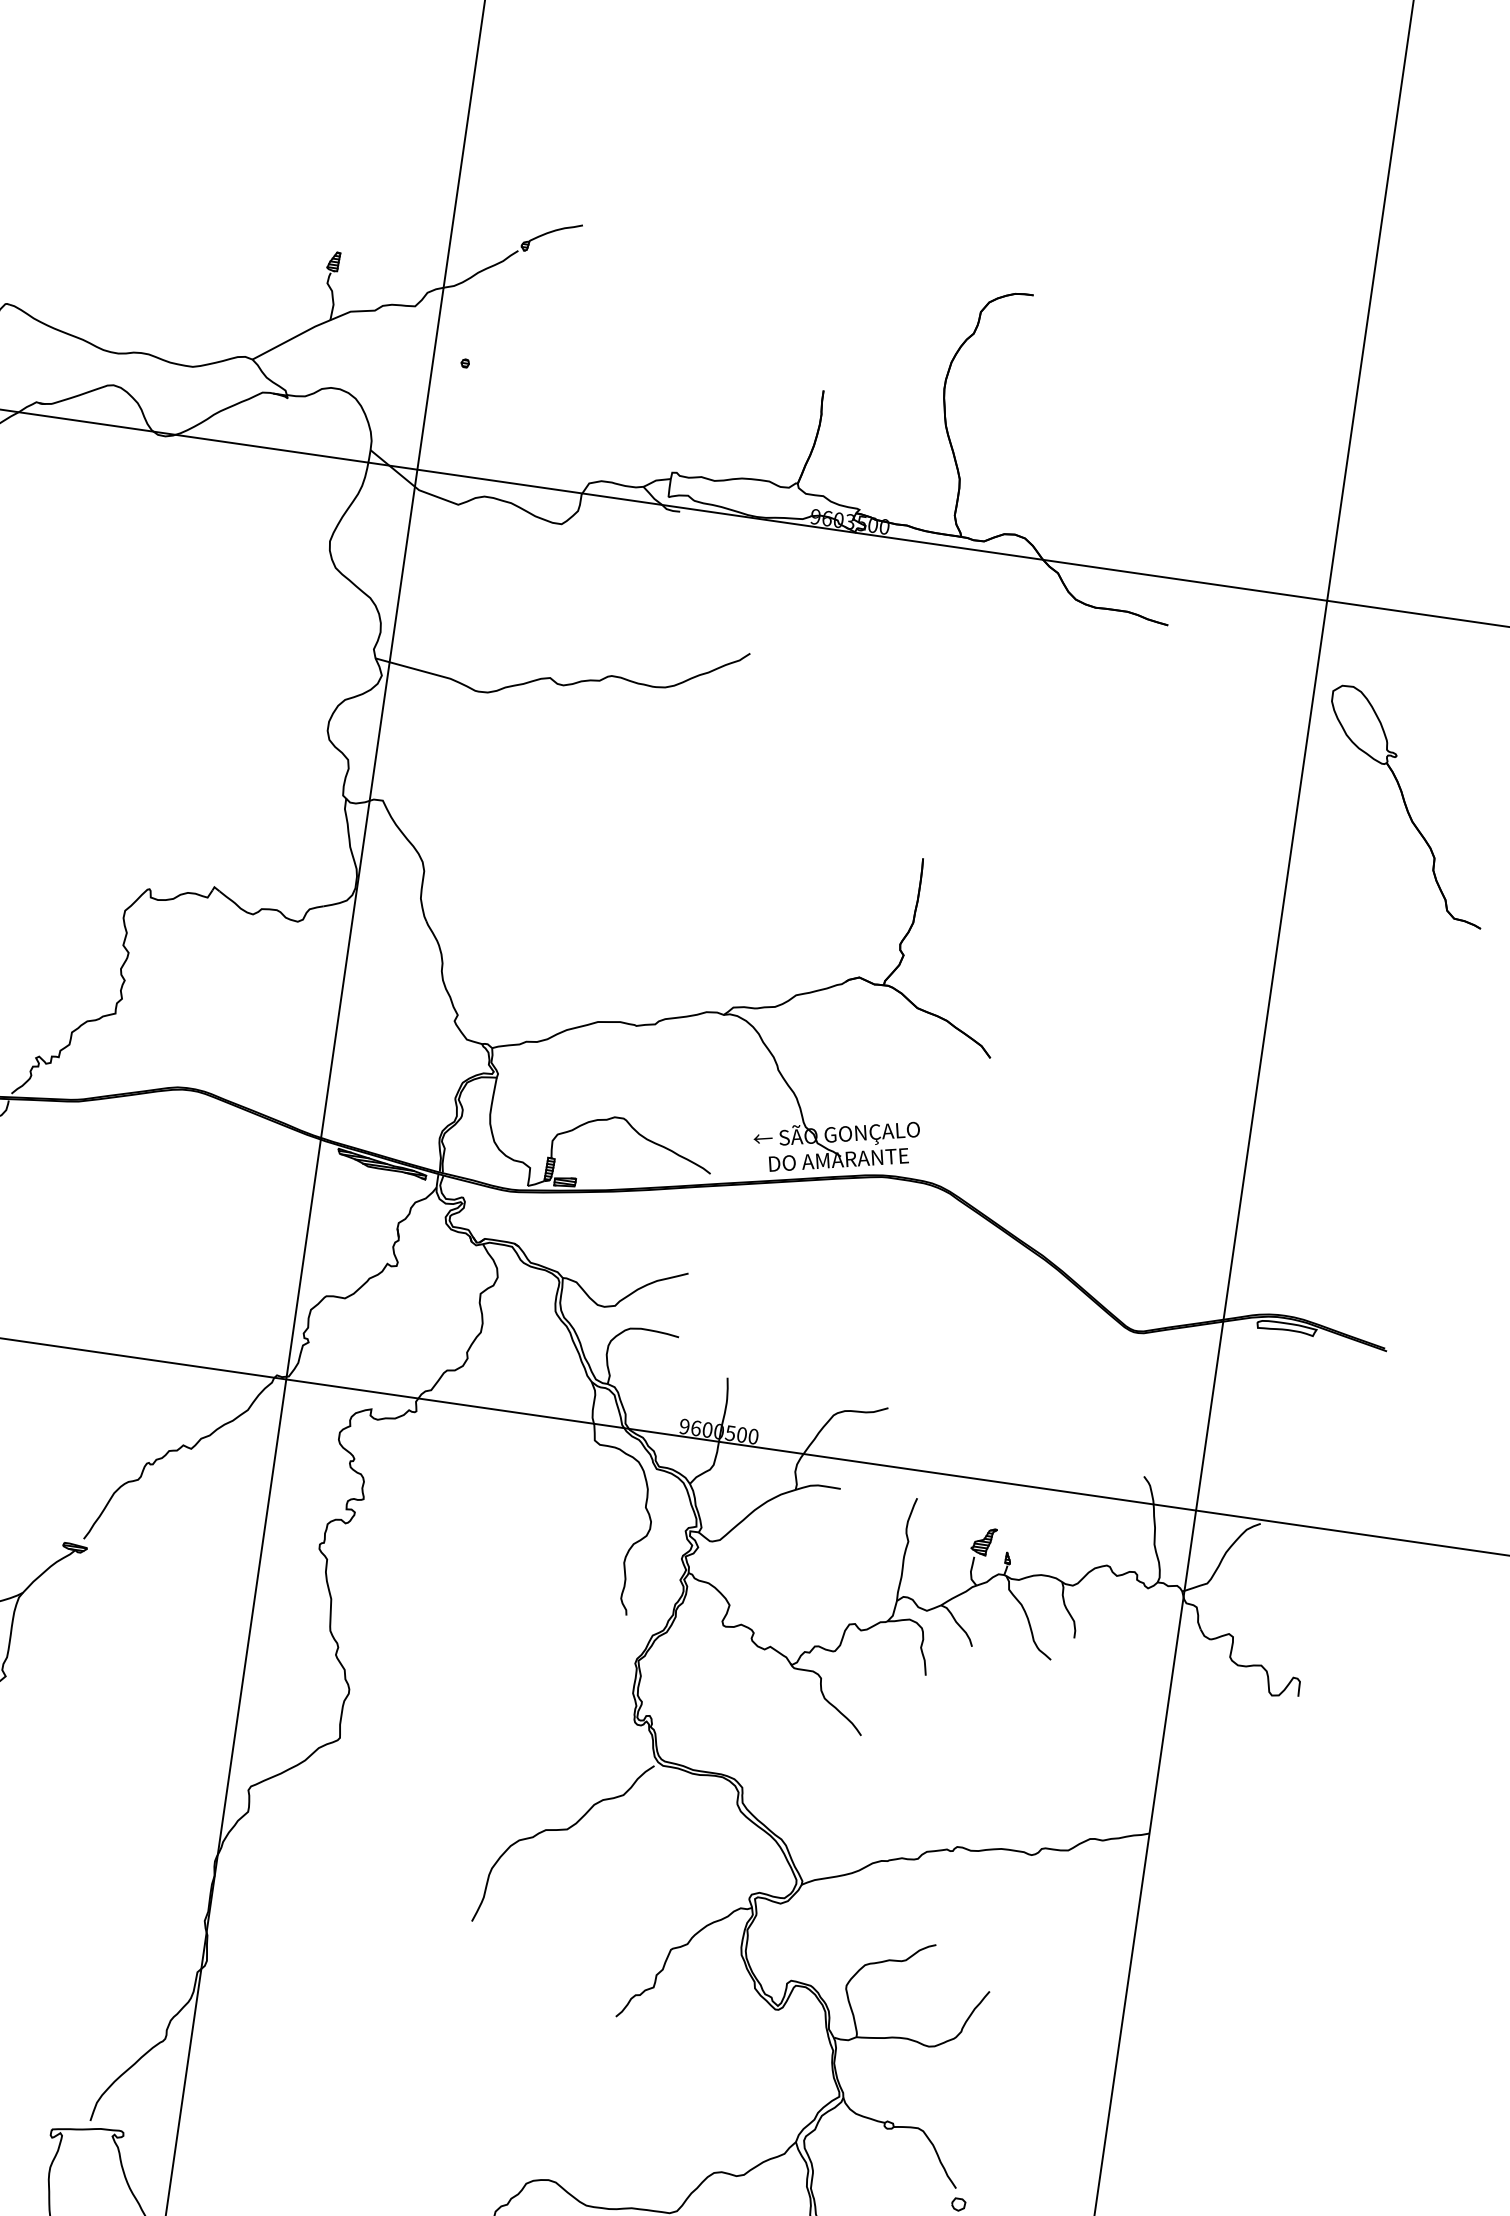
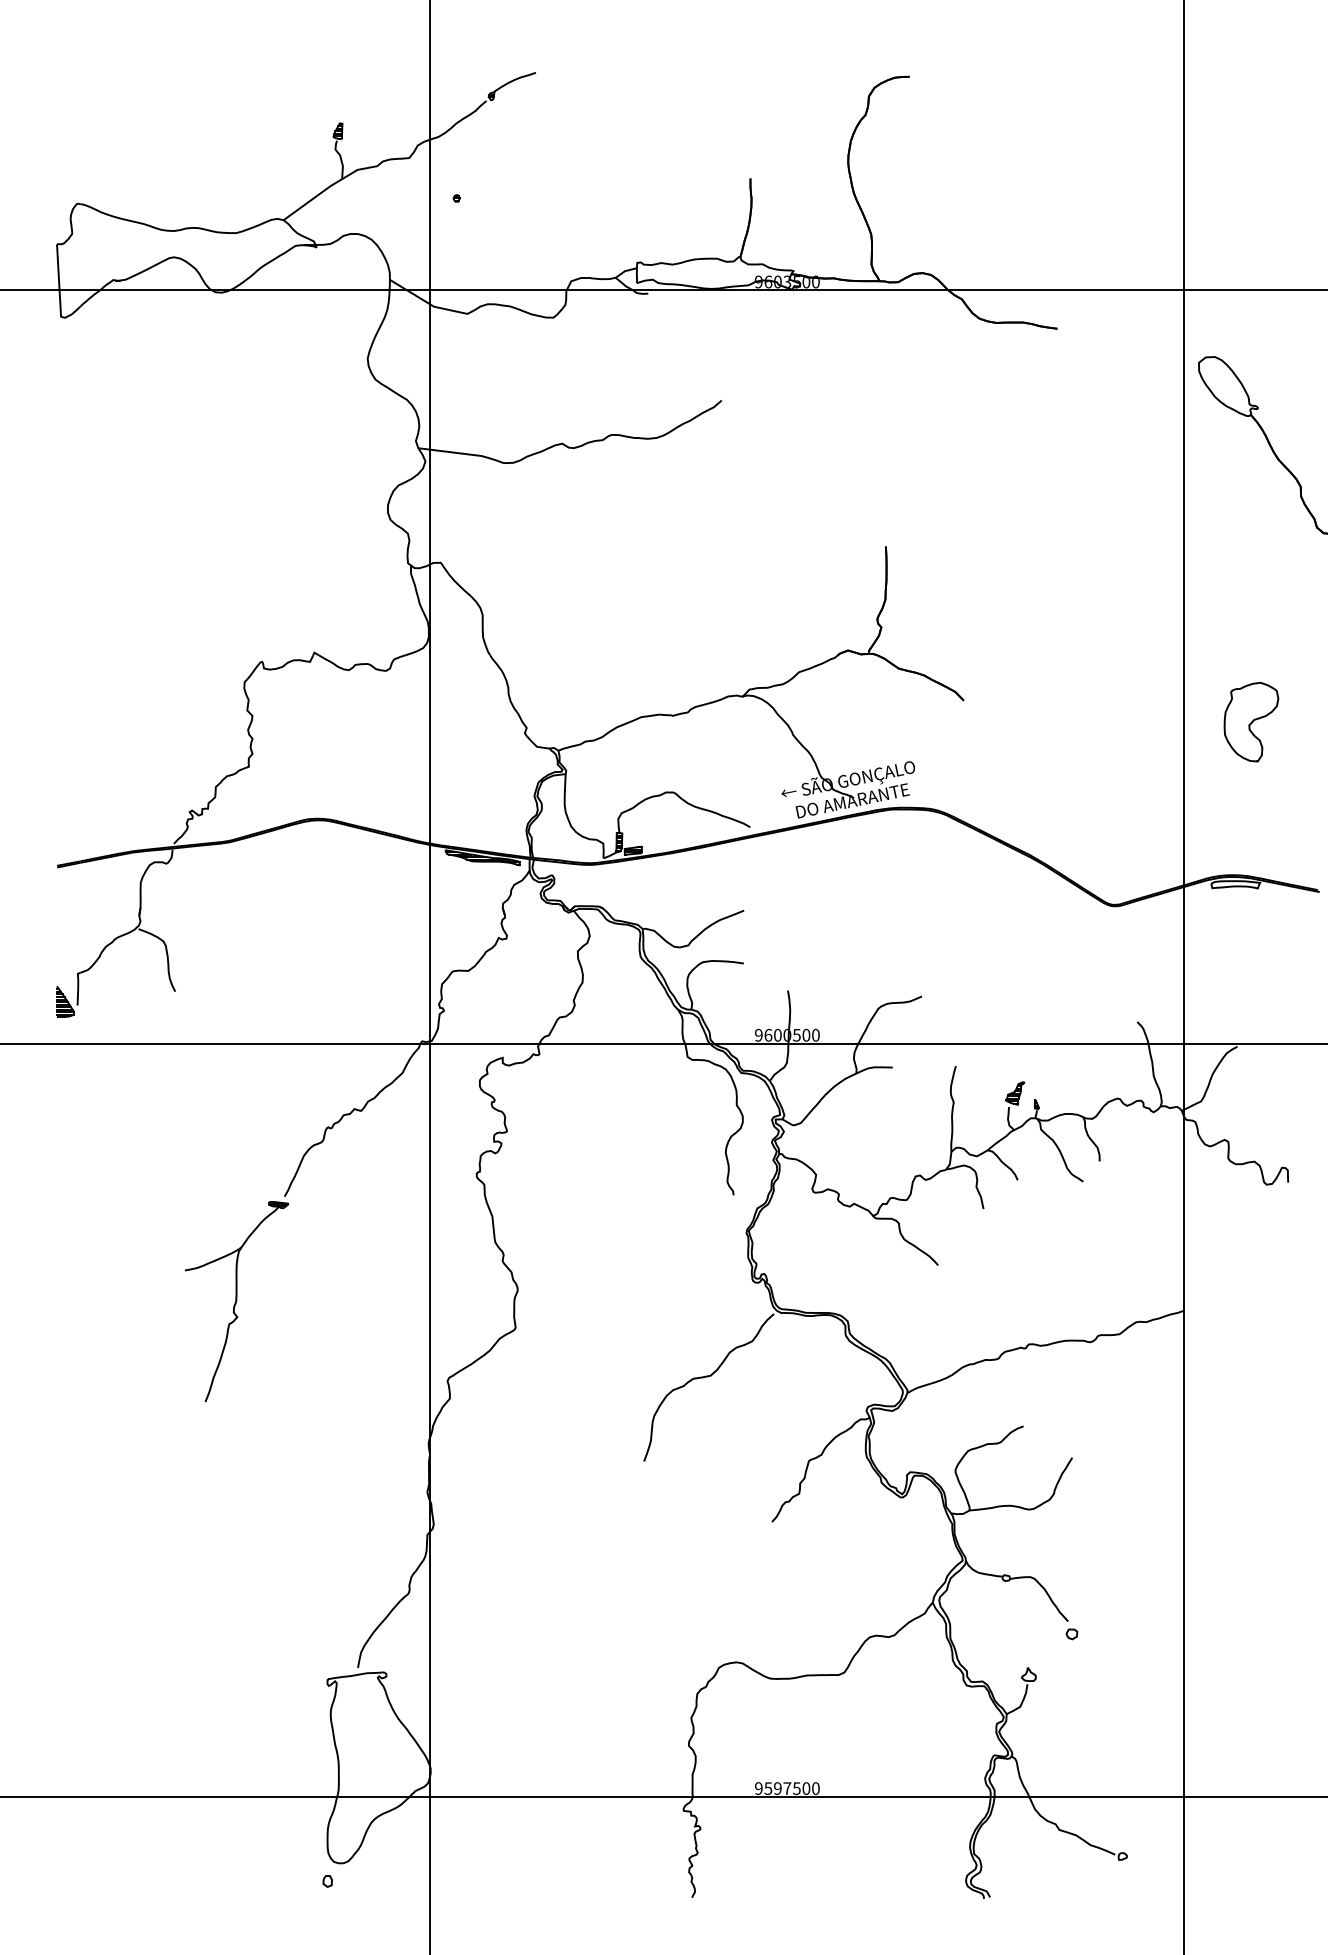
part: (1334, 1133) -> (1251, 721), added

